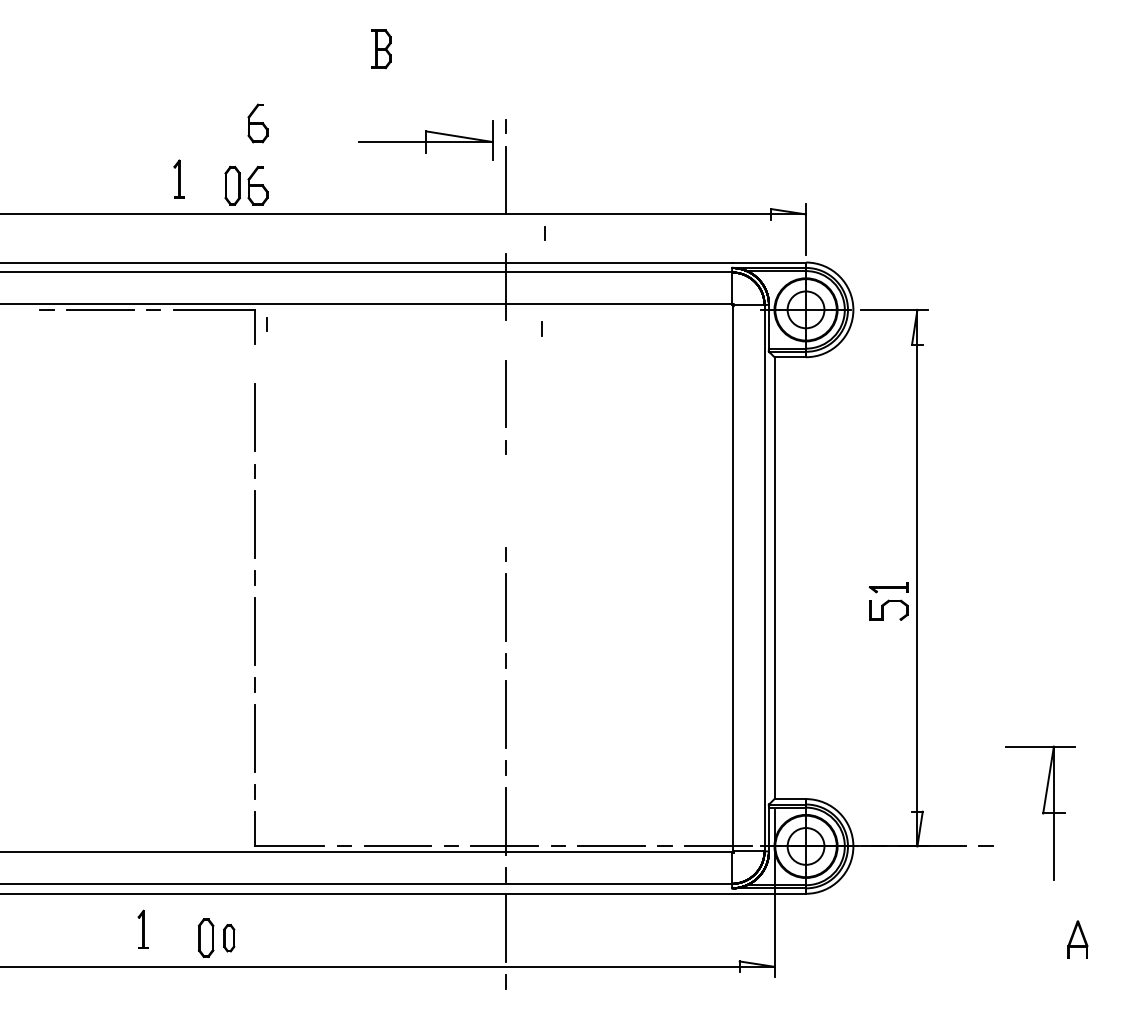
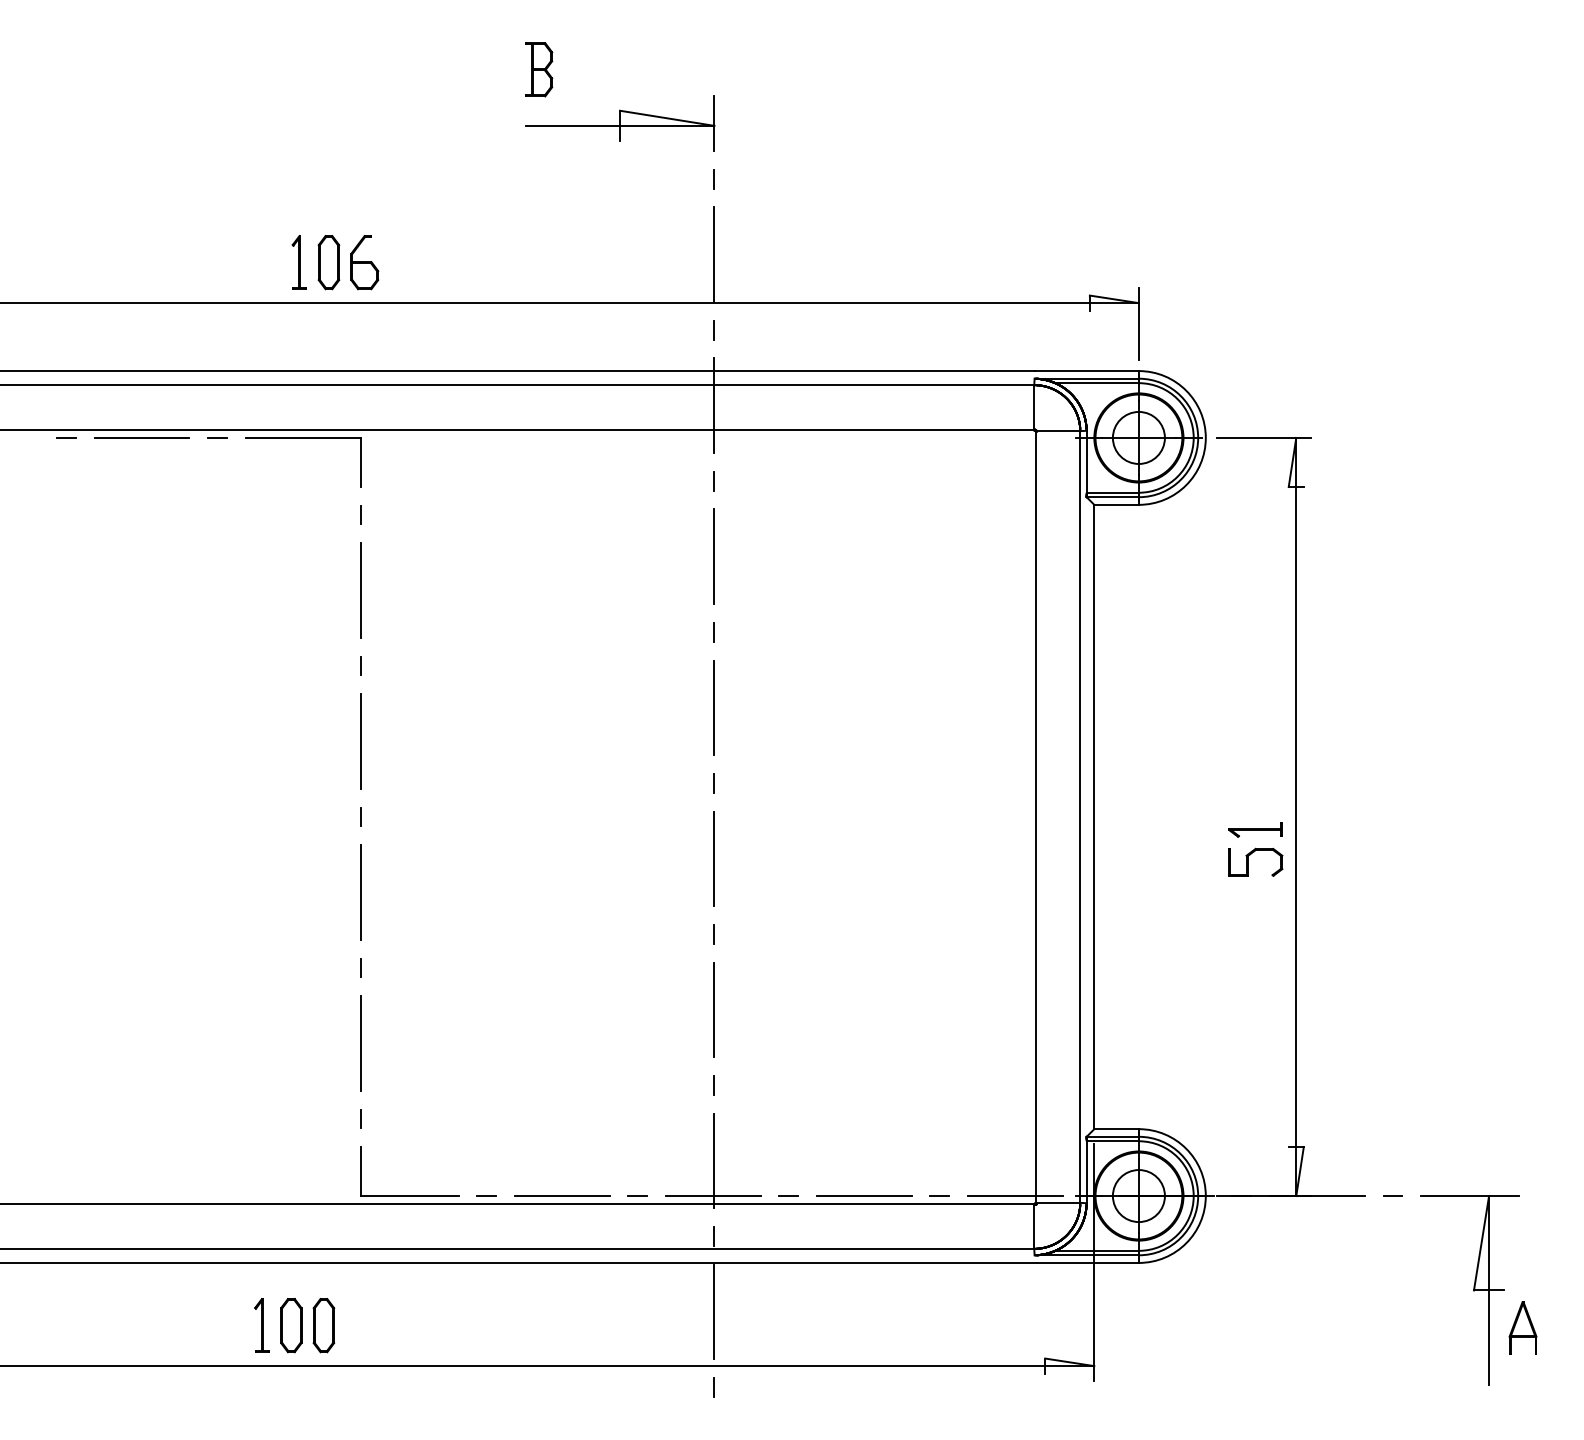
part: (257, 123) -> (364, 174), removed
part: (426, 140) -> (620, 123), moved
part: (178, 179) -> (298, 262), moved
line: (543, 233) -> (713, 330), moved
line: (267, 324) -> (360, 514), moved
line: (541, 329) -> (713, 481), moved
line: (505, 500) -> (714, 707), added
part: (1040, 813) -> (1469, 1290), moved
part: (143, 929) -> (261, 1325), moved
part: (228, 938) -> (323, 1325), size x1.43

